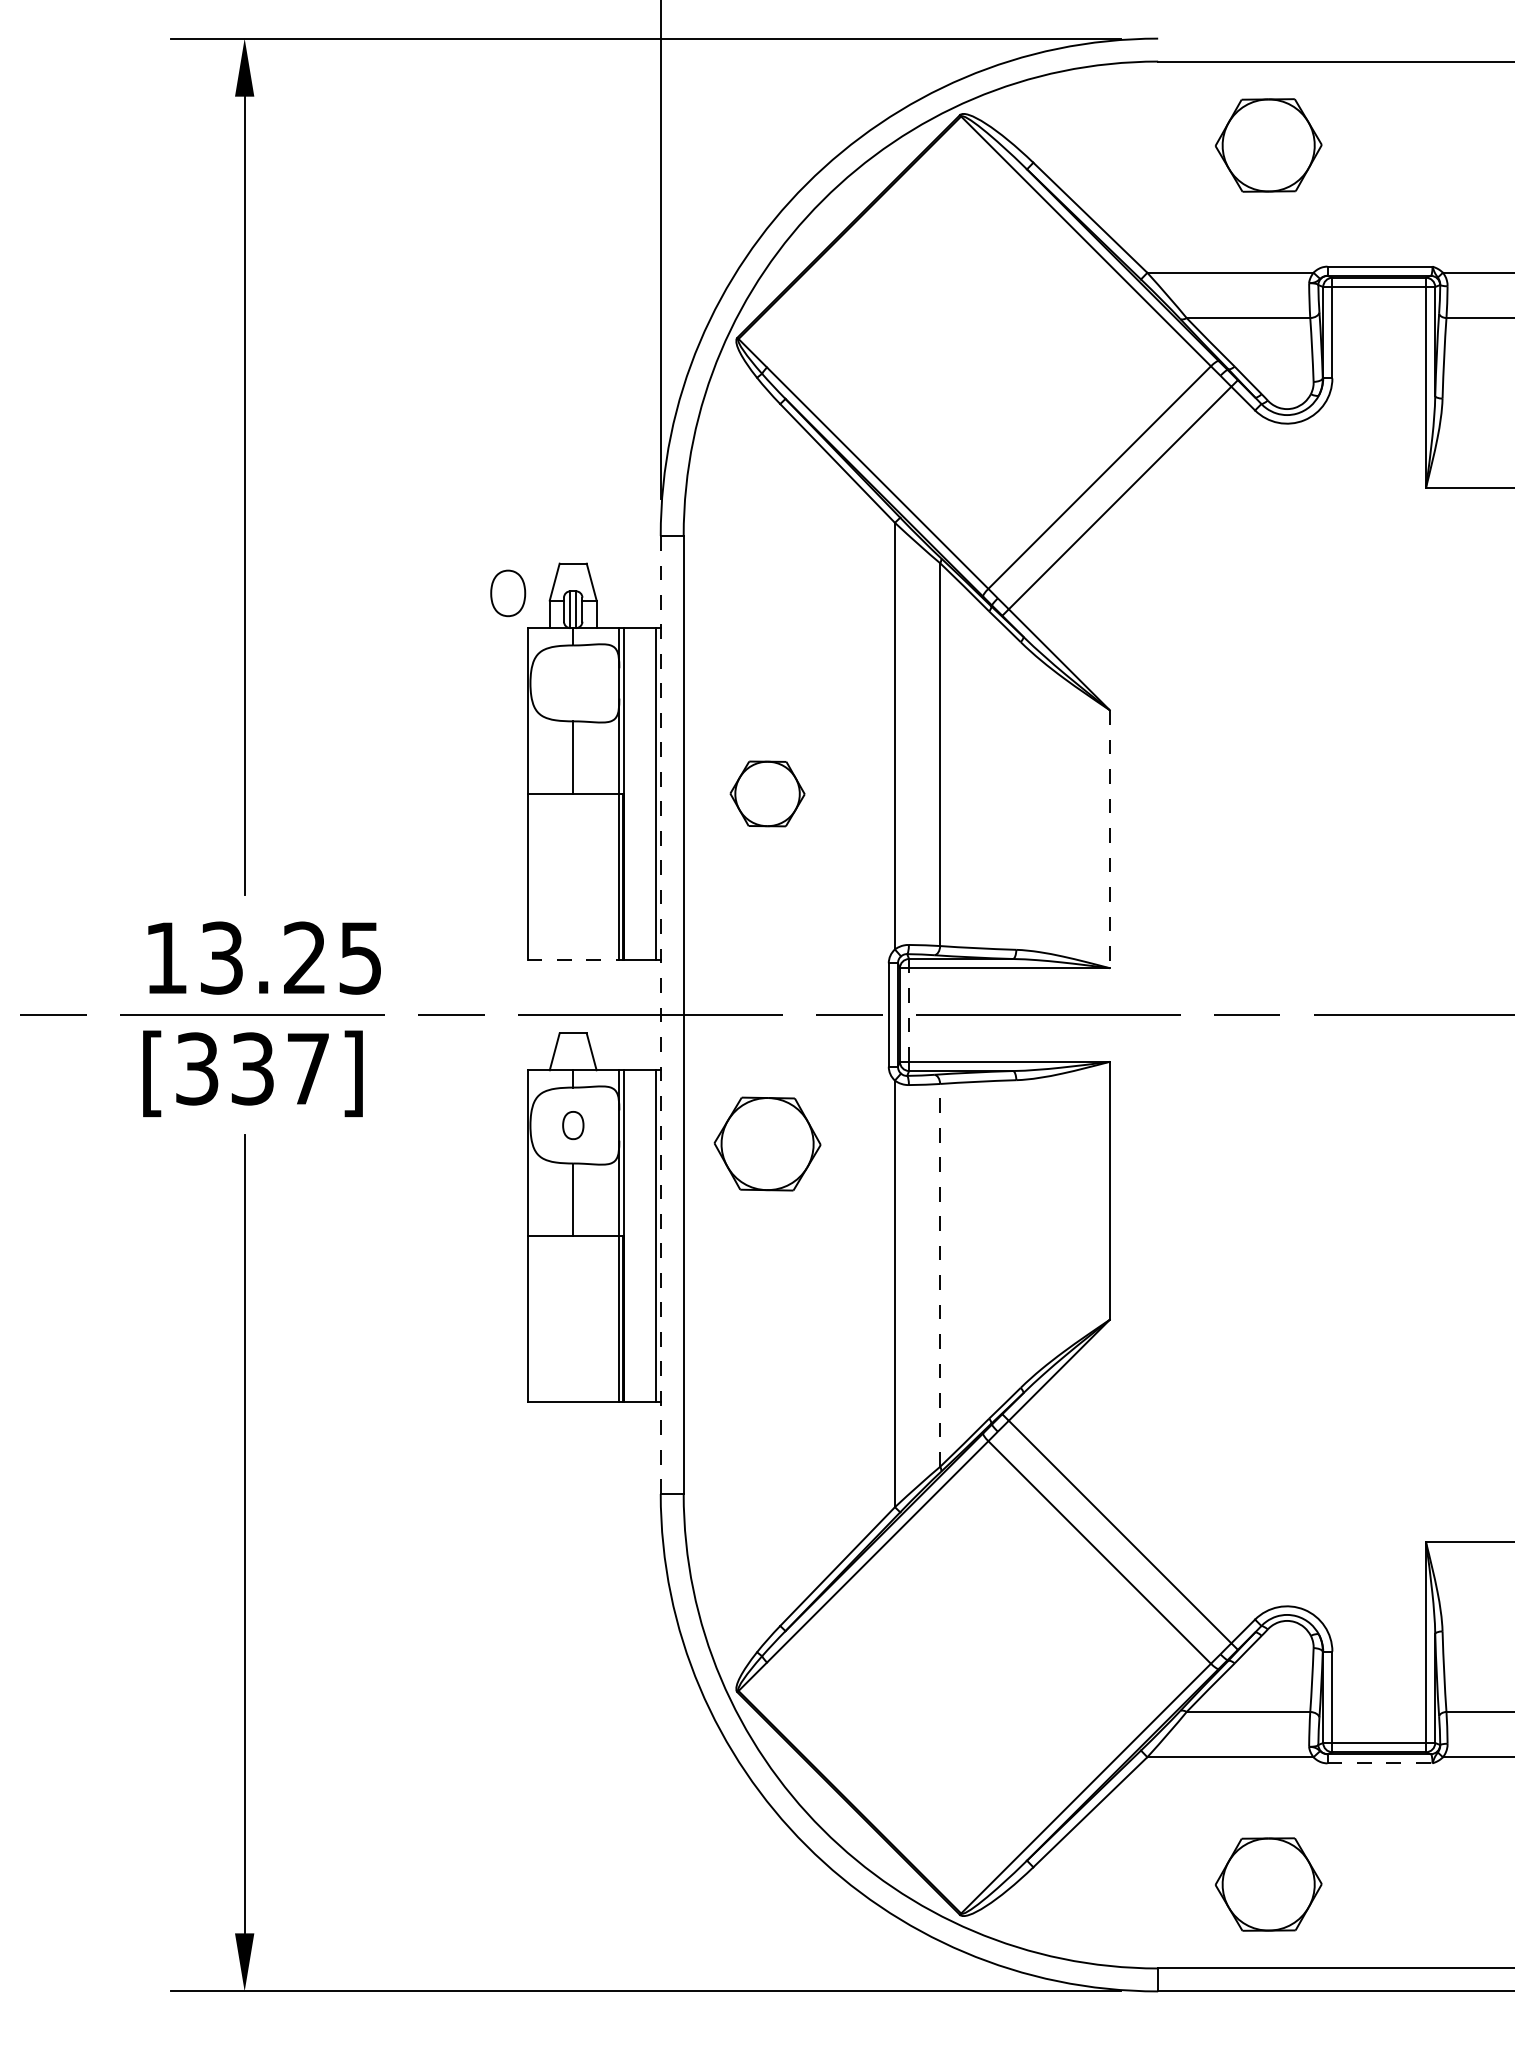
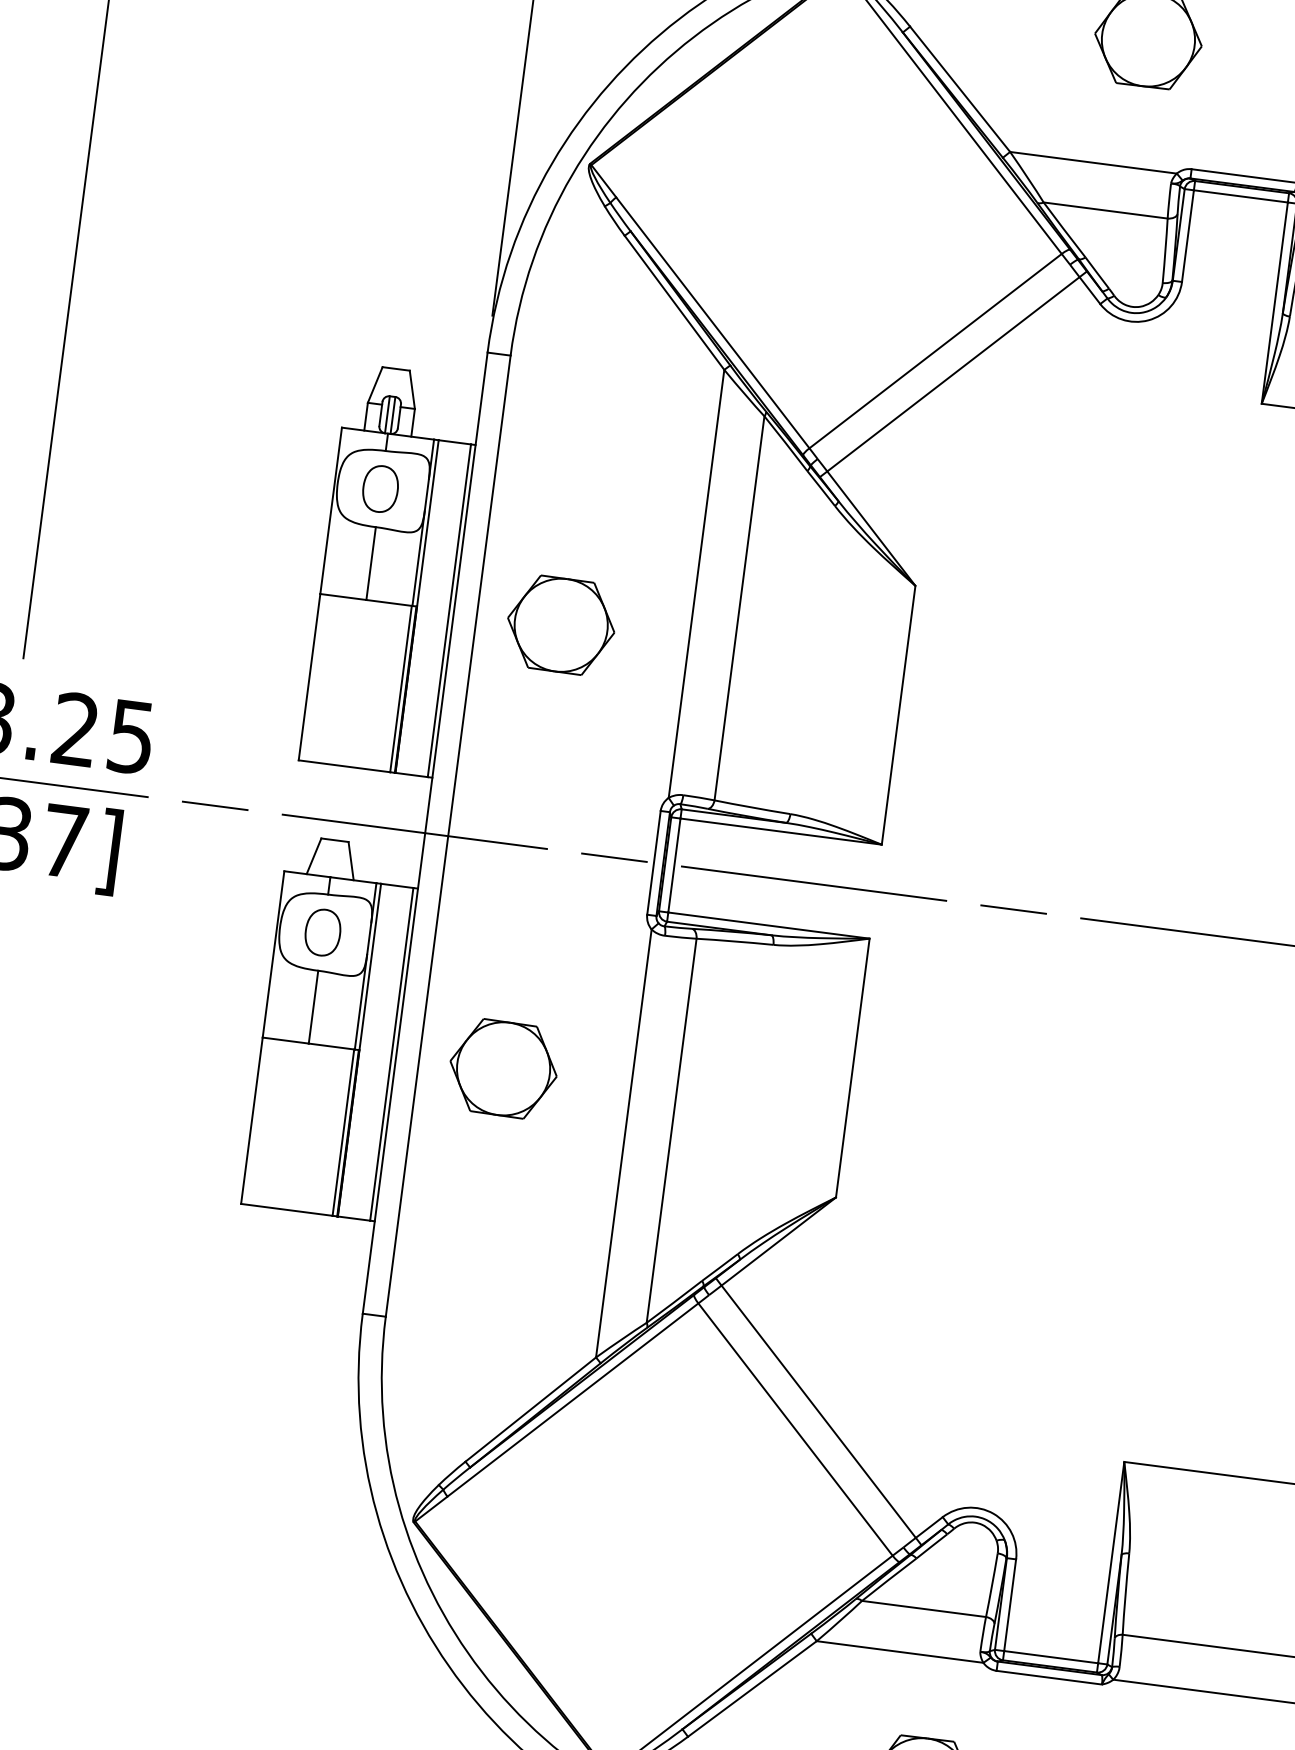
part: (508, 593) -> (380, 489), moved
part: (767, 793) -> (561, 624), size x1.43
line: (1109, 839) -> (898, 715), dashed -> solid
line: (573, 959) -> (344, 766), dashed -> solid
line: (660, 1015) -> (424, 833), dashed -> solid
line: (909, 1015) -> (674, 866), dashed -> solid
part: (573, 1125) -> (323, 932), size x1.67
part: (767, 1143) -> (503, 1068), moved
line: (940, 1274) -> (672, 1129), dashed -> solid
line: (1380, 1763) -> (1049, 1677), dashed -> solid

